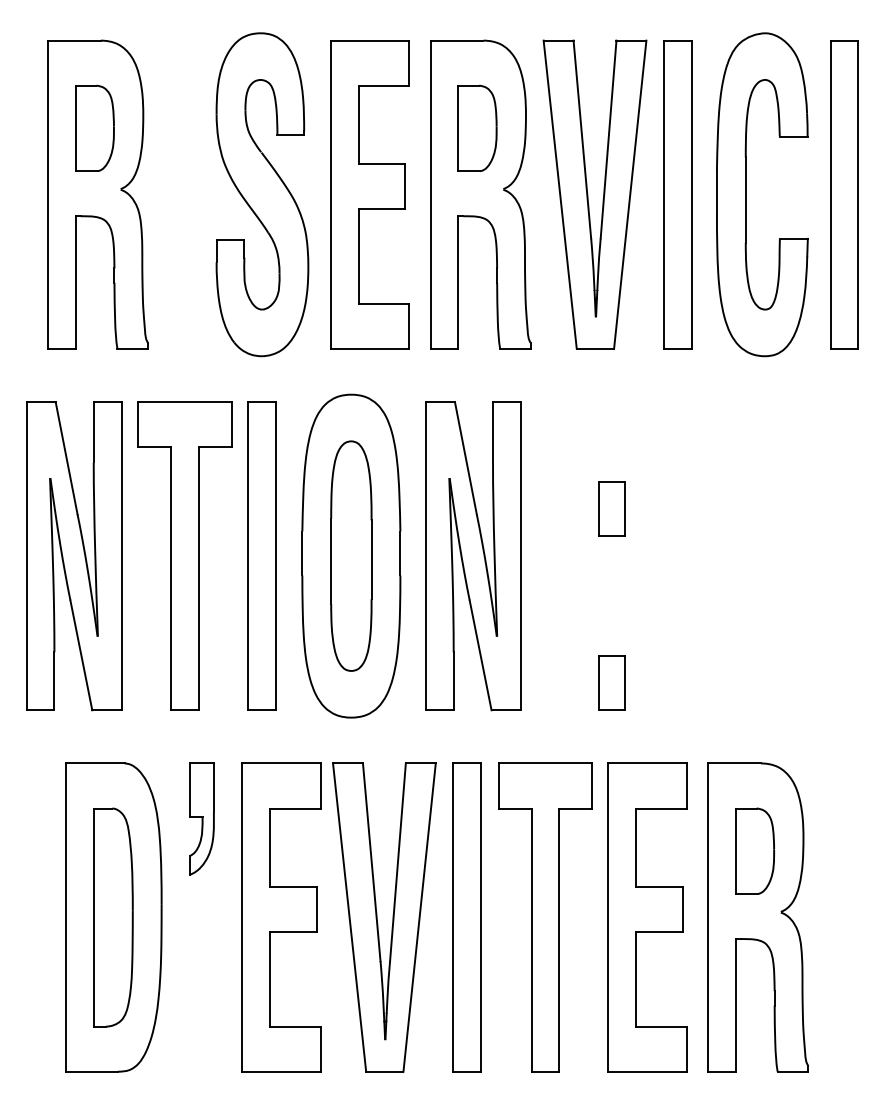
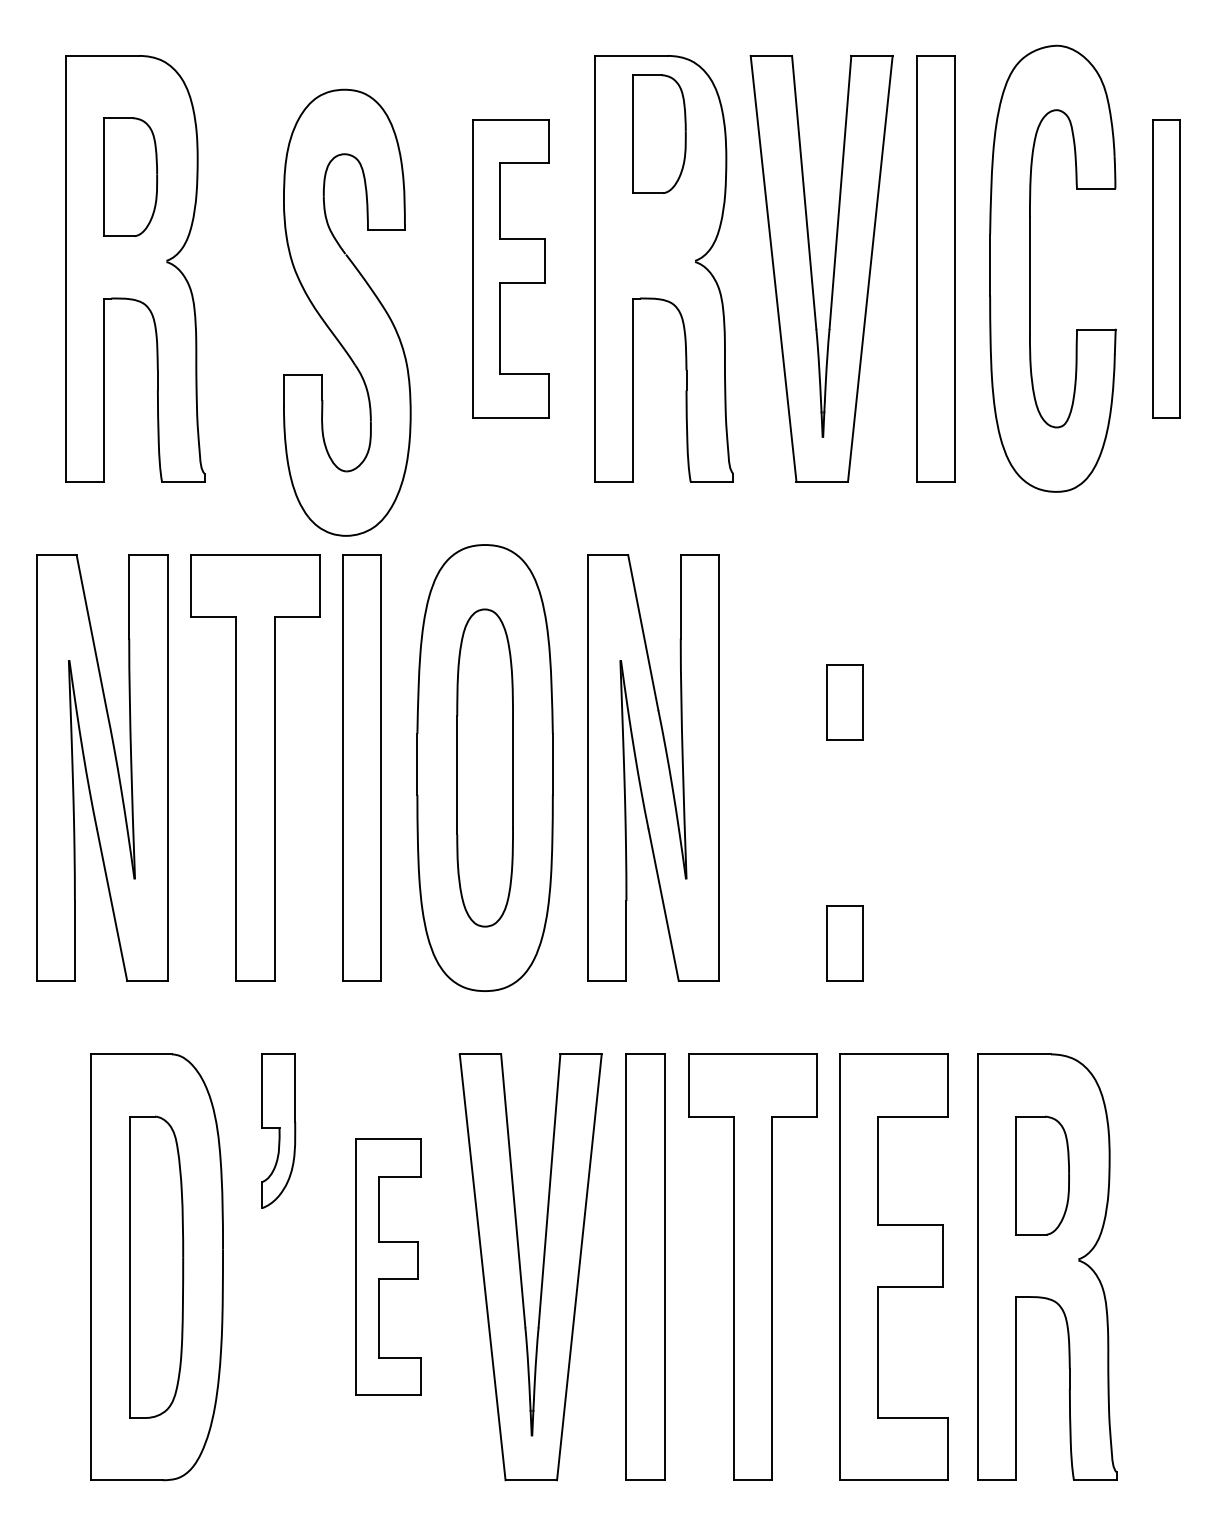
part: (477, 127) -> (659, 133), moved
part: (262, 194) -> (347, 312), moved
part: (369, 194) -> (510, 268), size x0.7
part: (843, 194) -> (1165, 268), size x0.7
part: (281, 916) -> (388, 1266), size x0.6

